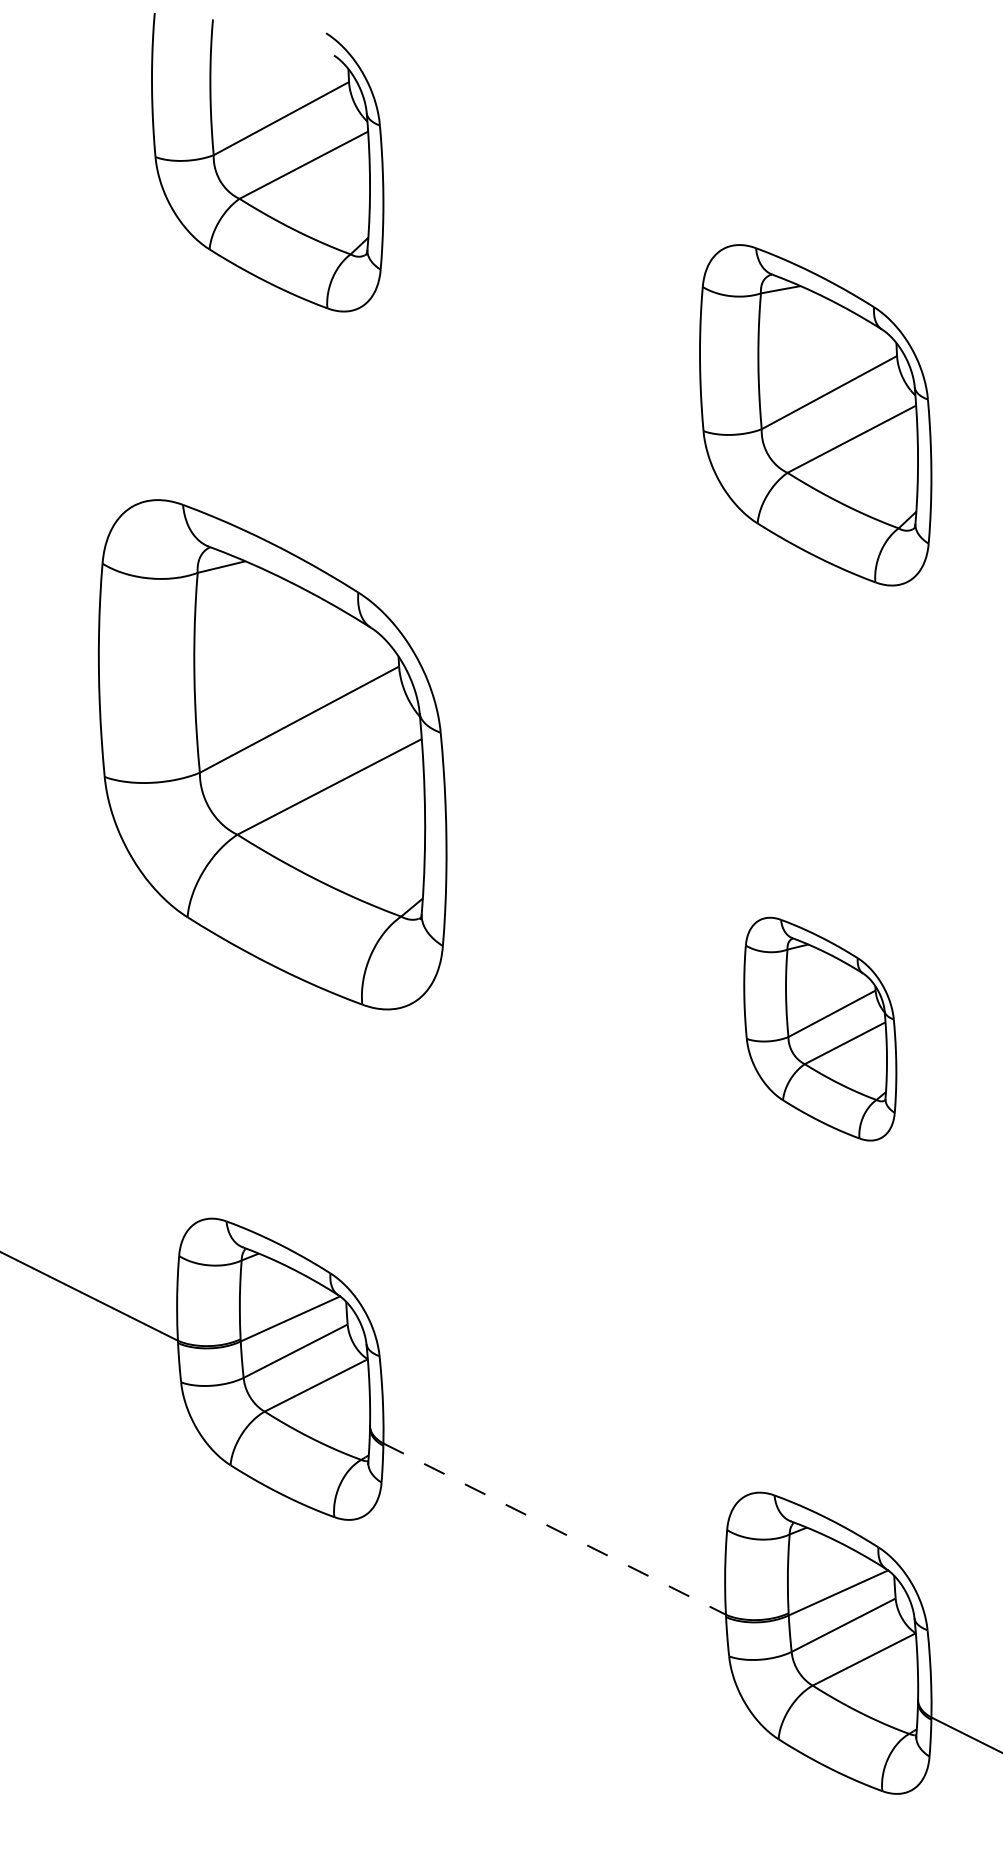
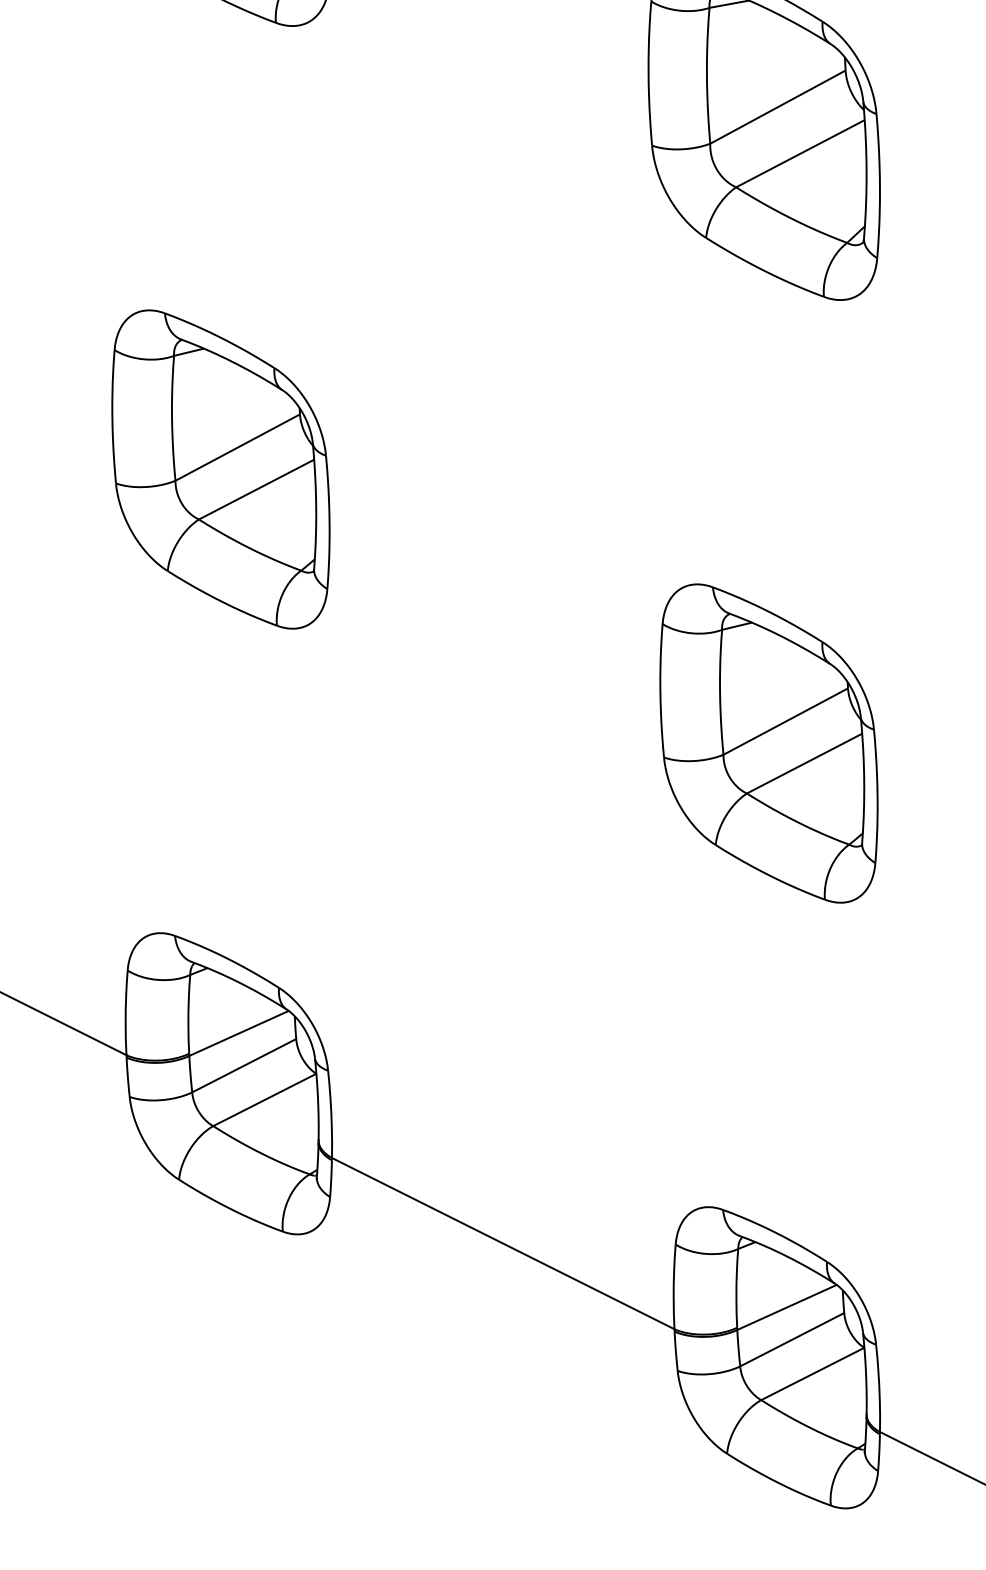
part: (271, 755) -> (220, 470), size x0.62
part: (819, 1029) -> (768, 744), size x1.43
line: (555, 1529) -> (504, 1244), dashed -> solid

